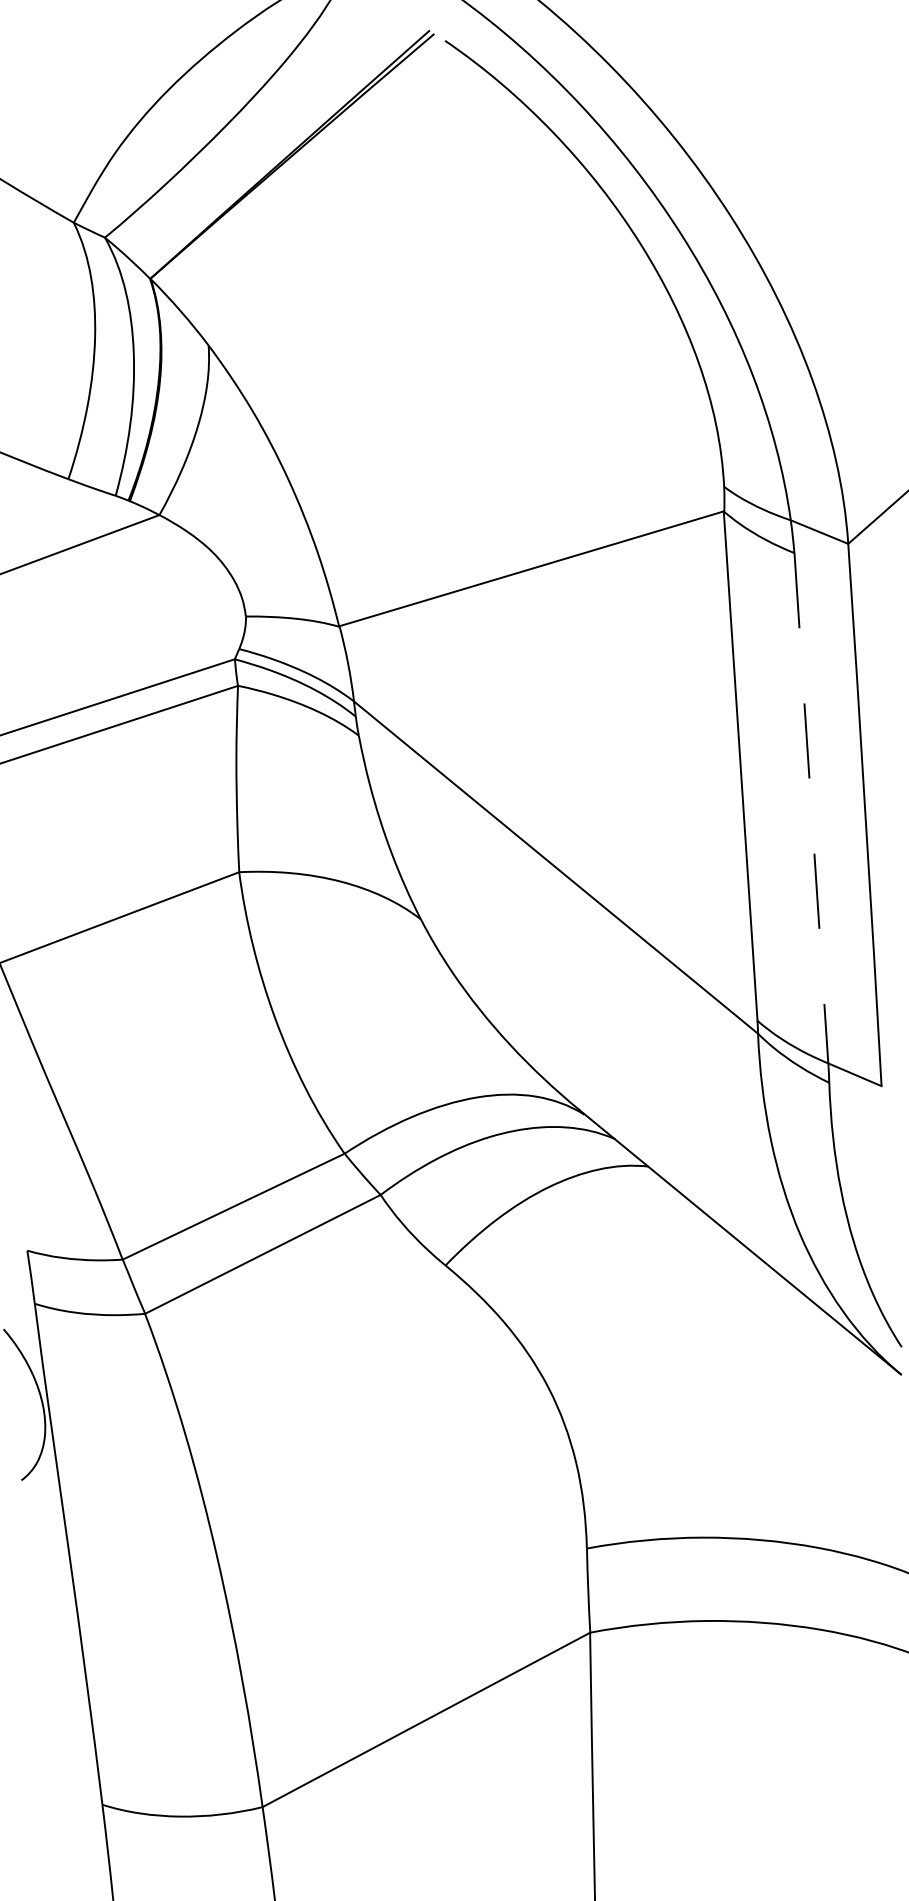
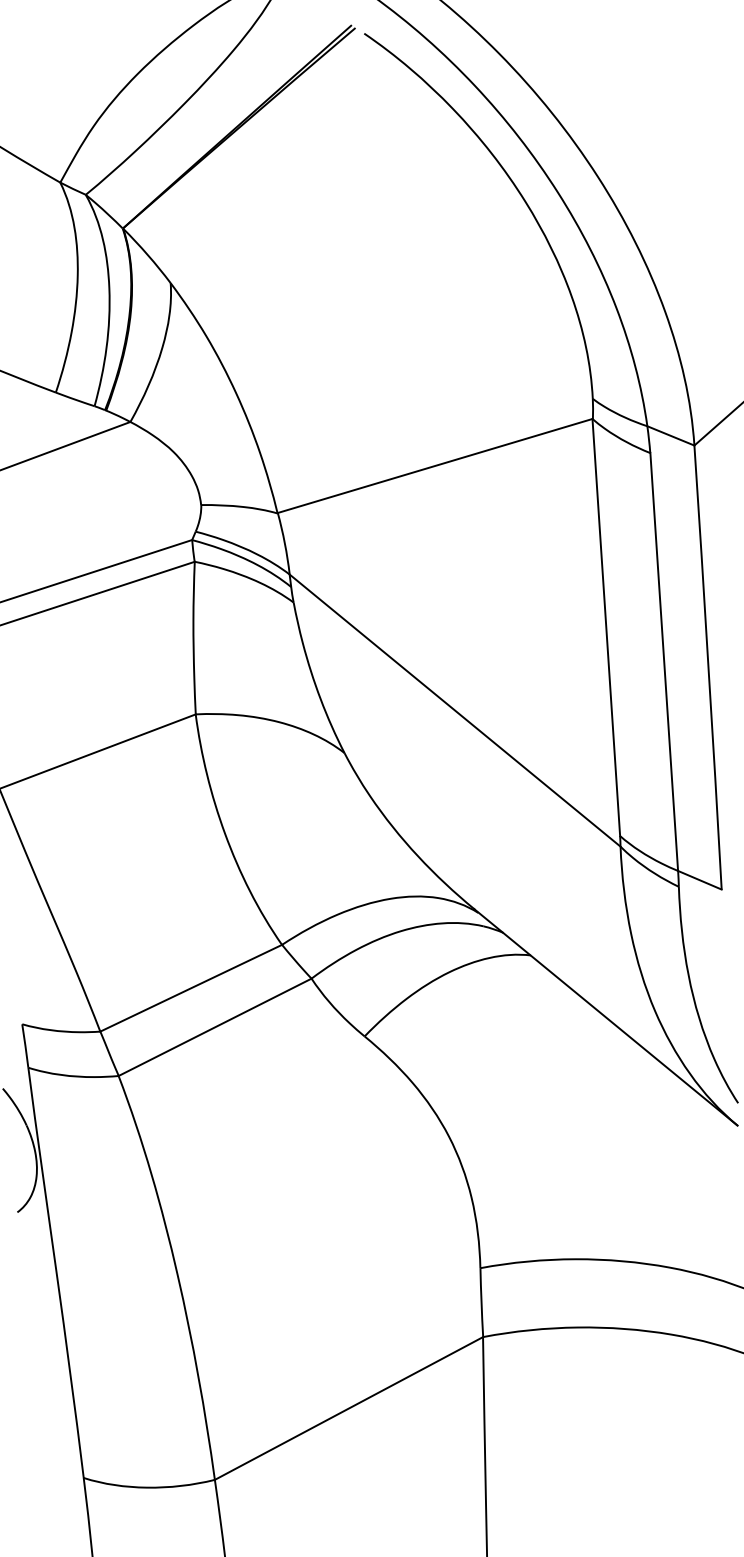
line: (811, 808) -> (664, 662), dashed -> solid

